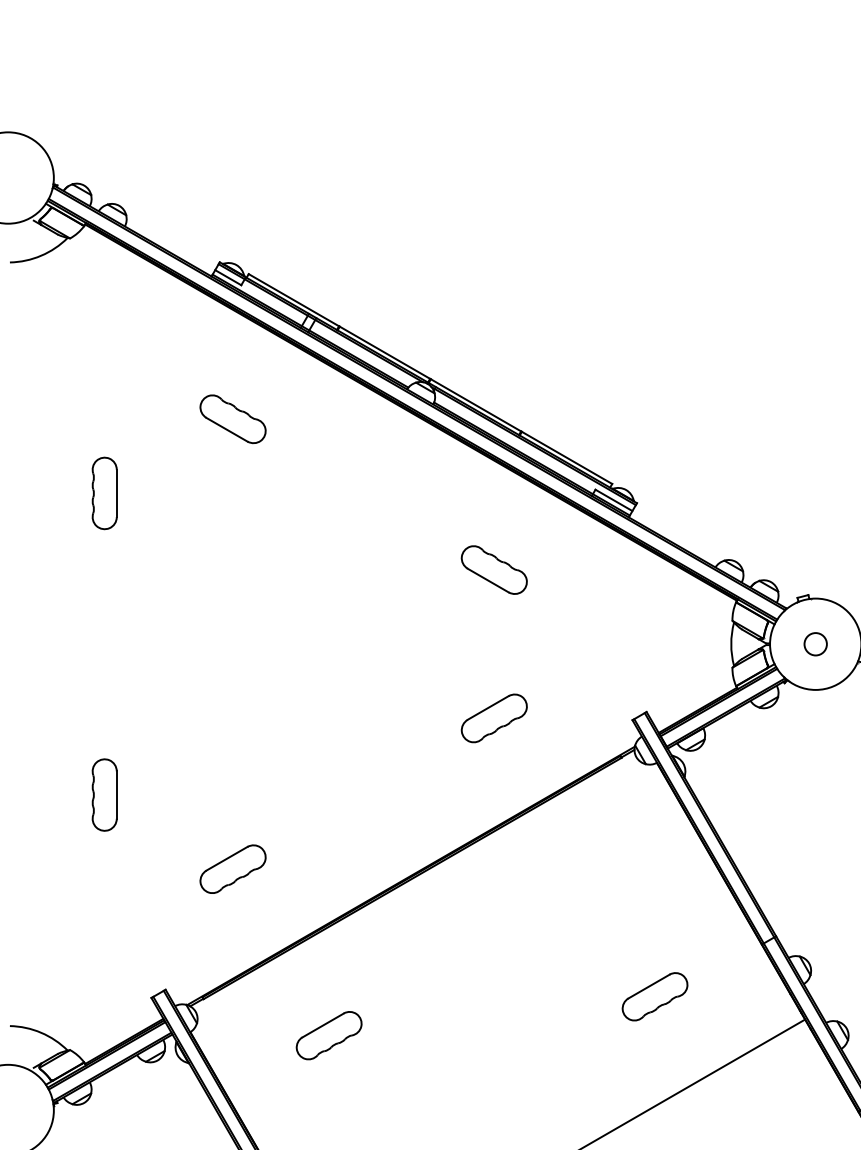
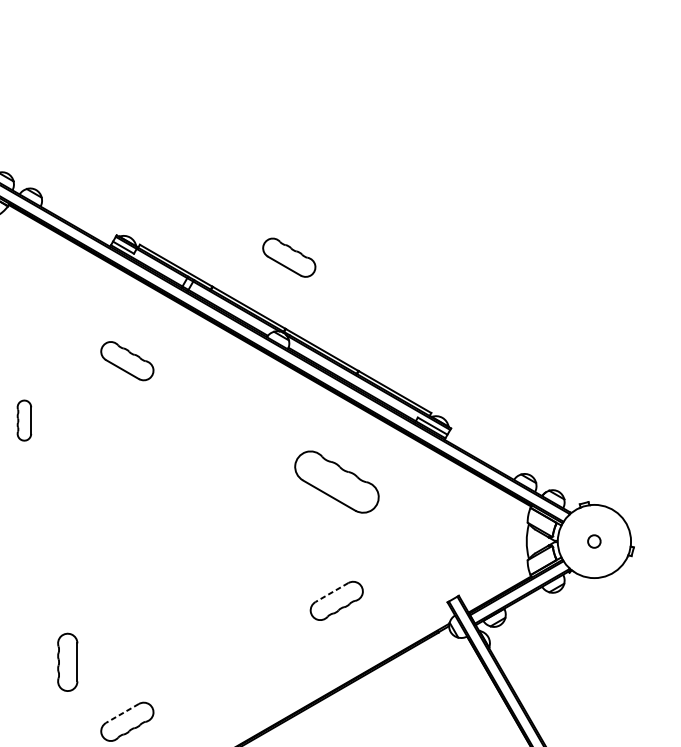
part: (434, 290) -> (288, 257), added
part: (104, 493) -> (24, 420), size x0.7
part: (493, 569) -> (336, 481), size x1.6
circle: (815, 644) -> (594, 541), size x0.7
line: (488, 707) -> (332, 592), solid -> dashed
part: (104, 794) -> (67, 661), moved
line: (227, 858) -> (122, 713), solid -> dashed

